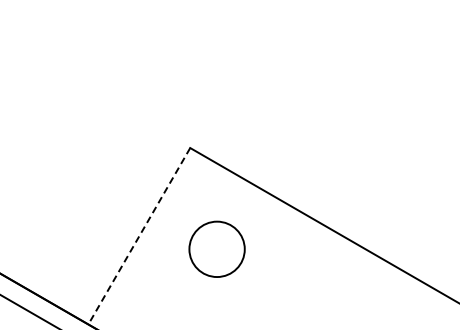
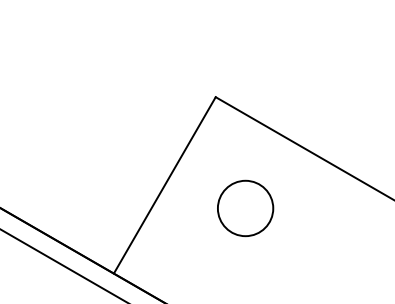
line: (139, 236) -> (164, 185), dashed -> solid
circle: (216, 248) -> (244, 207), moved

